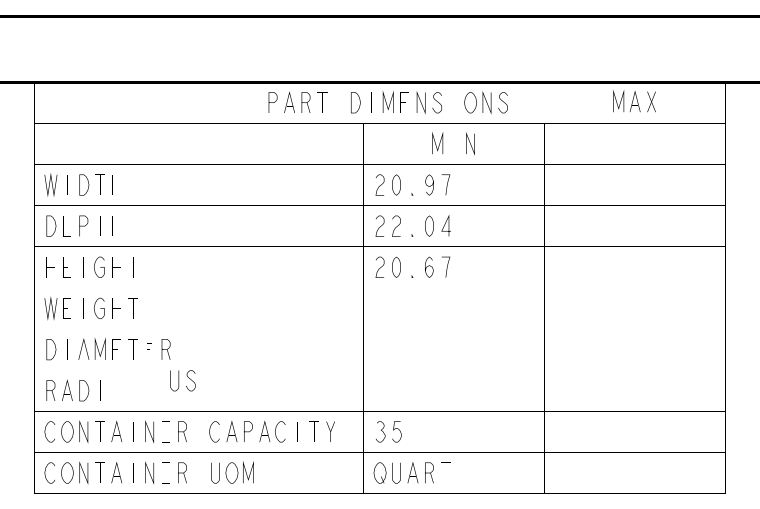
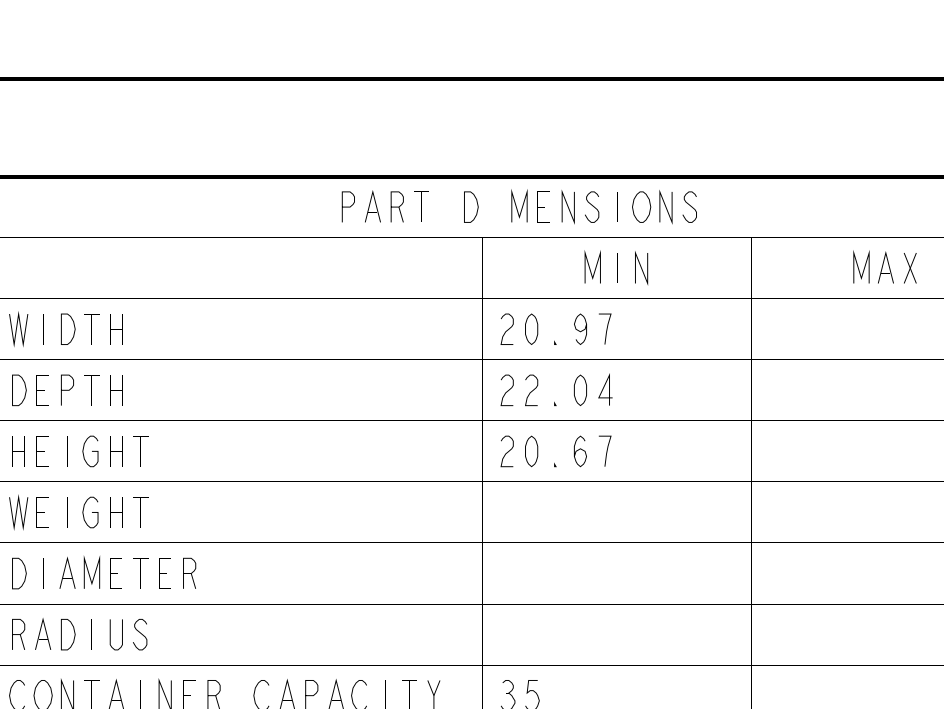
part: (634, 101) -> (884, 267), moved
part: (149, 349) -> (164, 573), size x1.67
part: (182, 380) -> (127, 634), moved

